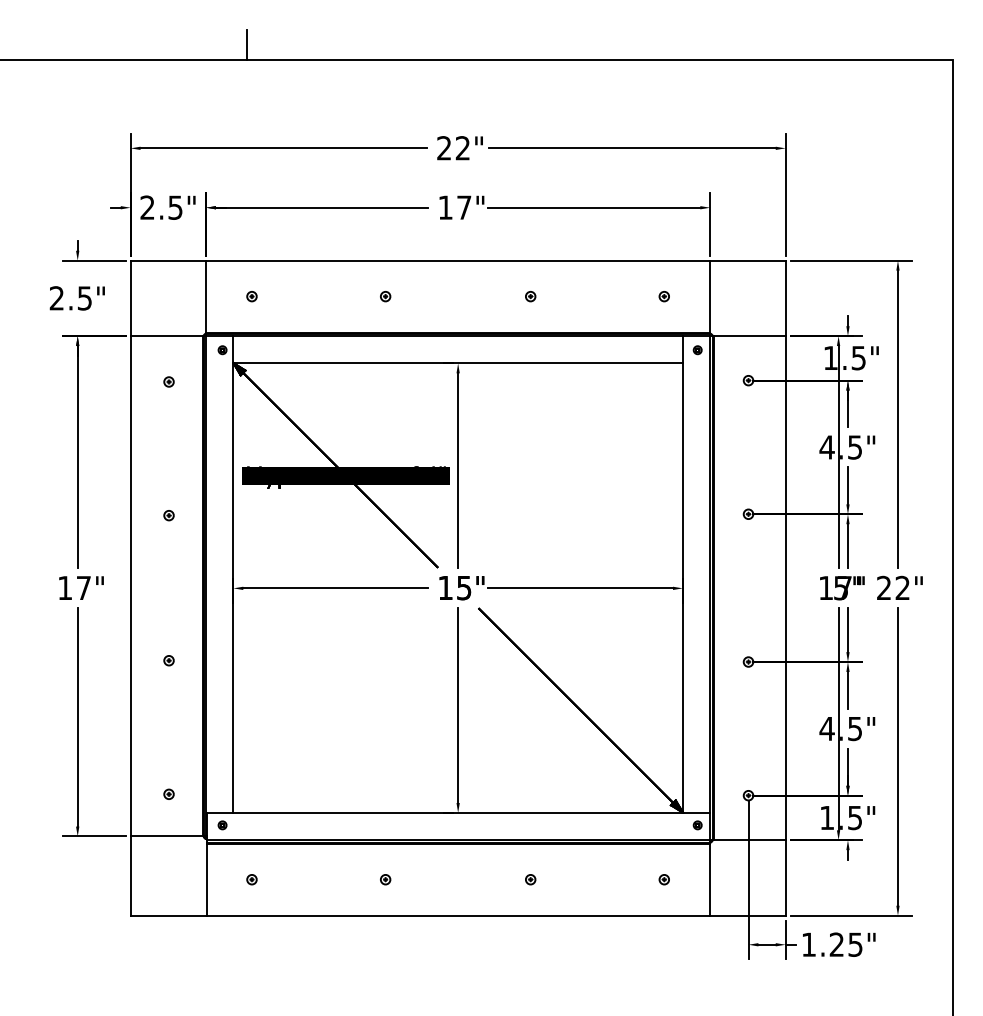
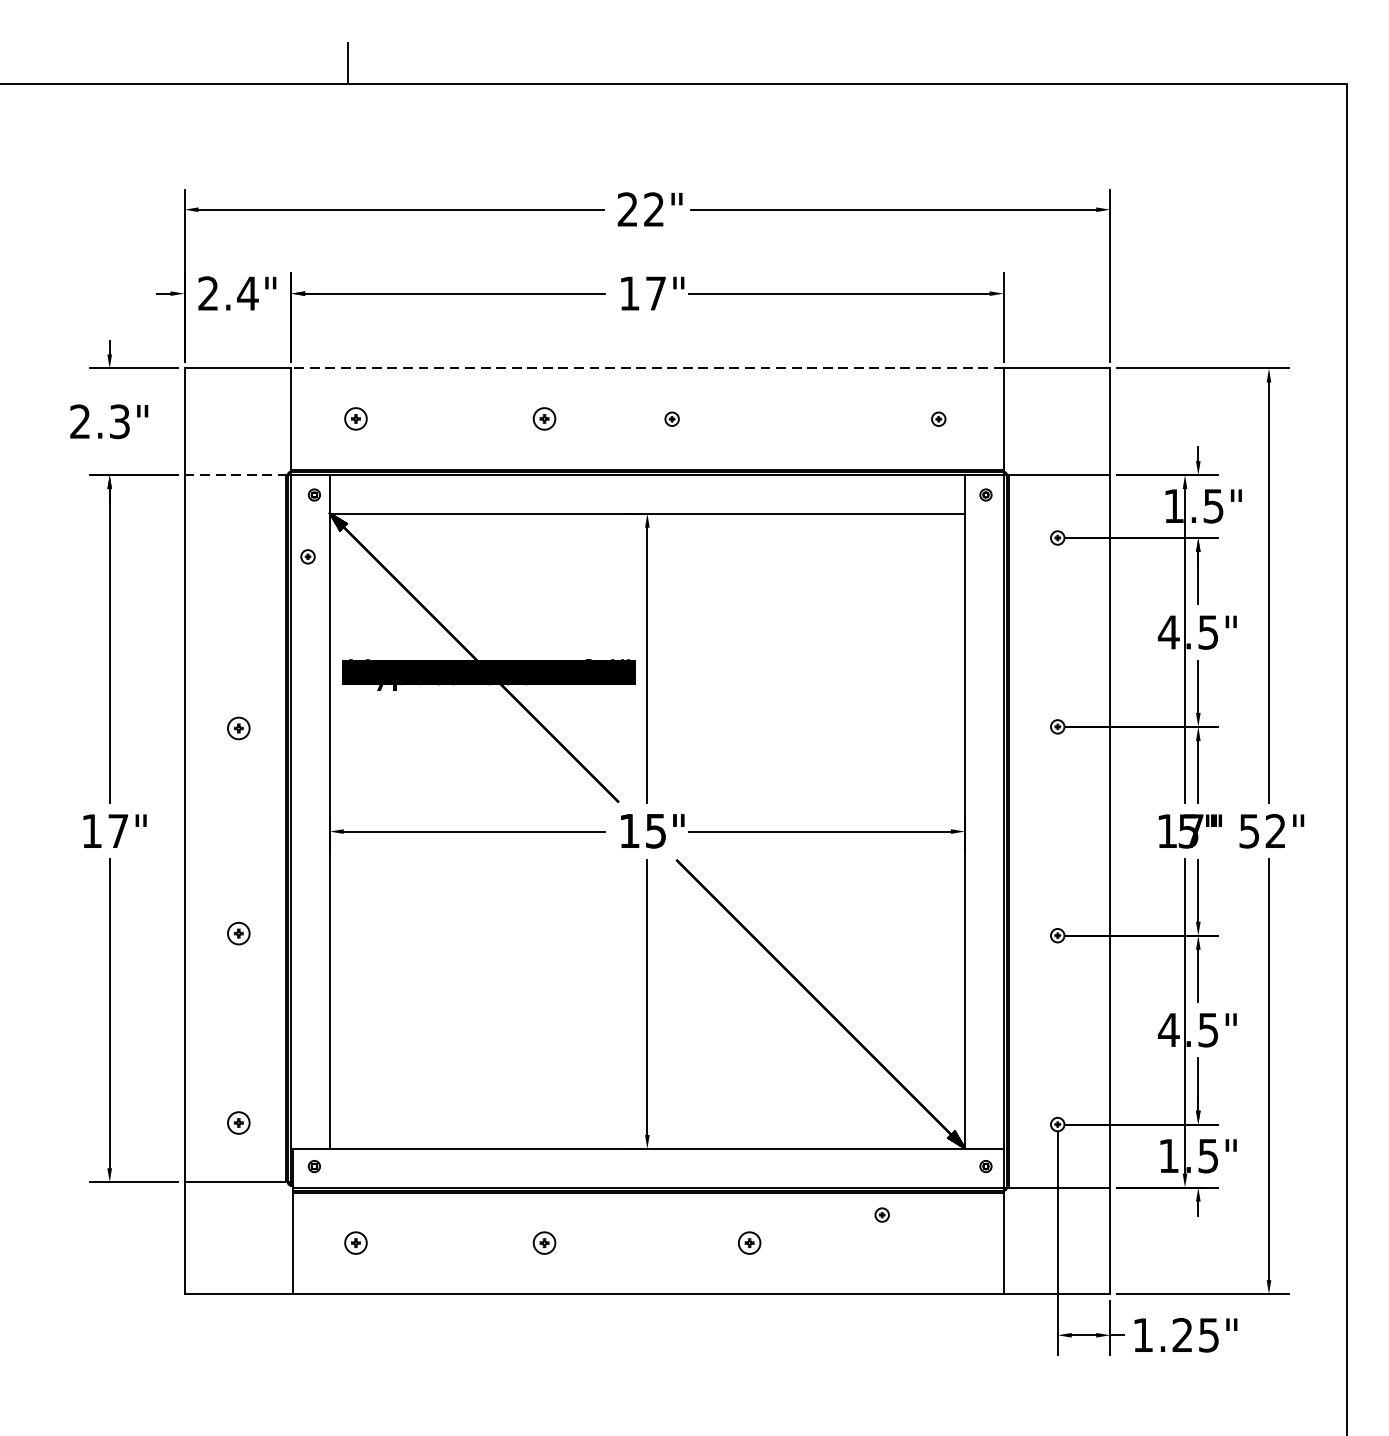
text: (175, 207) -> (247, 293), 2.5" -> 2.4"
line: (457, 260) -> (646, 368), solid -> dashed
part: (251, 296) -> (355, 419), size x1.6
part: (385, 296) -> (544, 419), size x1.6
part: (530, 296) -> (671, 419), moved
text: (84, 297) -> (119, 420), 2.5" -> 2.3"
line: (166, 336) -> (235, 475), solid -> dashed
part: (168, 381) -> (307, 556), moved
part: (168, 515) -> (238, 728), size x1.6
text: (883, 587) -> (1248, 830), 22" -> 52"
part: (168, 660) -> (238, 933), size x1.6
part: (168, 793) -> (238, 1121), size x1.6
part: (251, 879) -> (355, 1243), size x1.6
part: (385, 879) -> (544, 1243), size x1.6
part: (530, 879) -> (749, 1243), size x1.6
part: (663, 879) -> (881, 1214), moved

